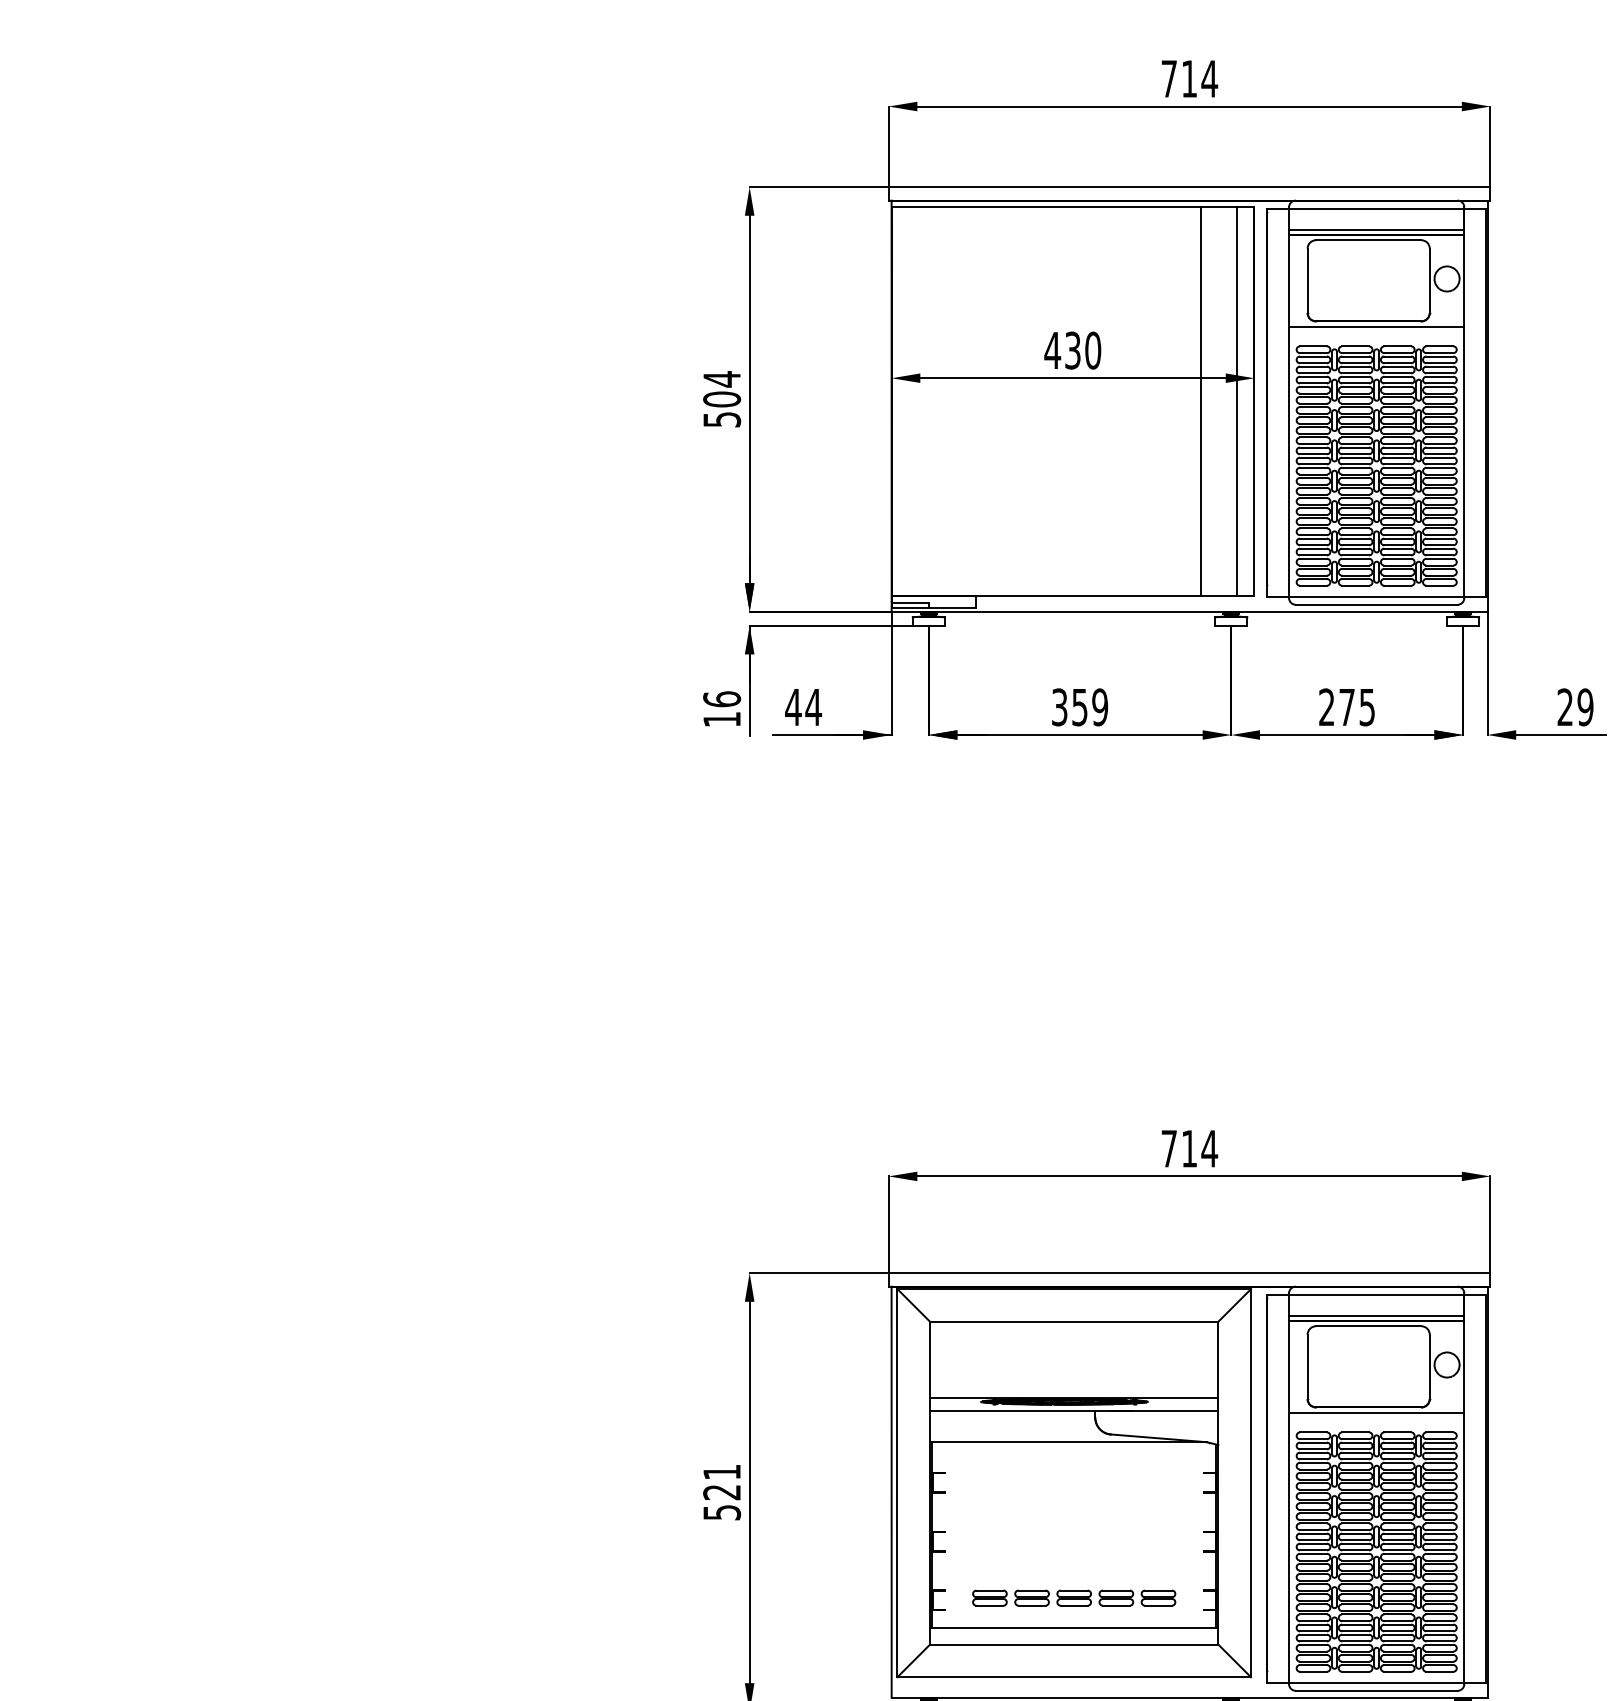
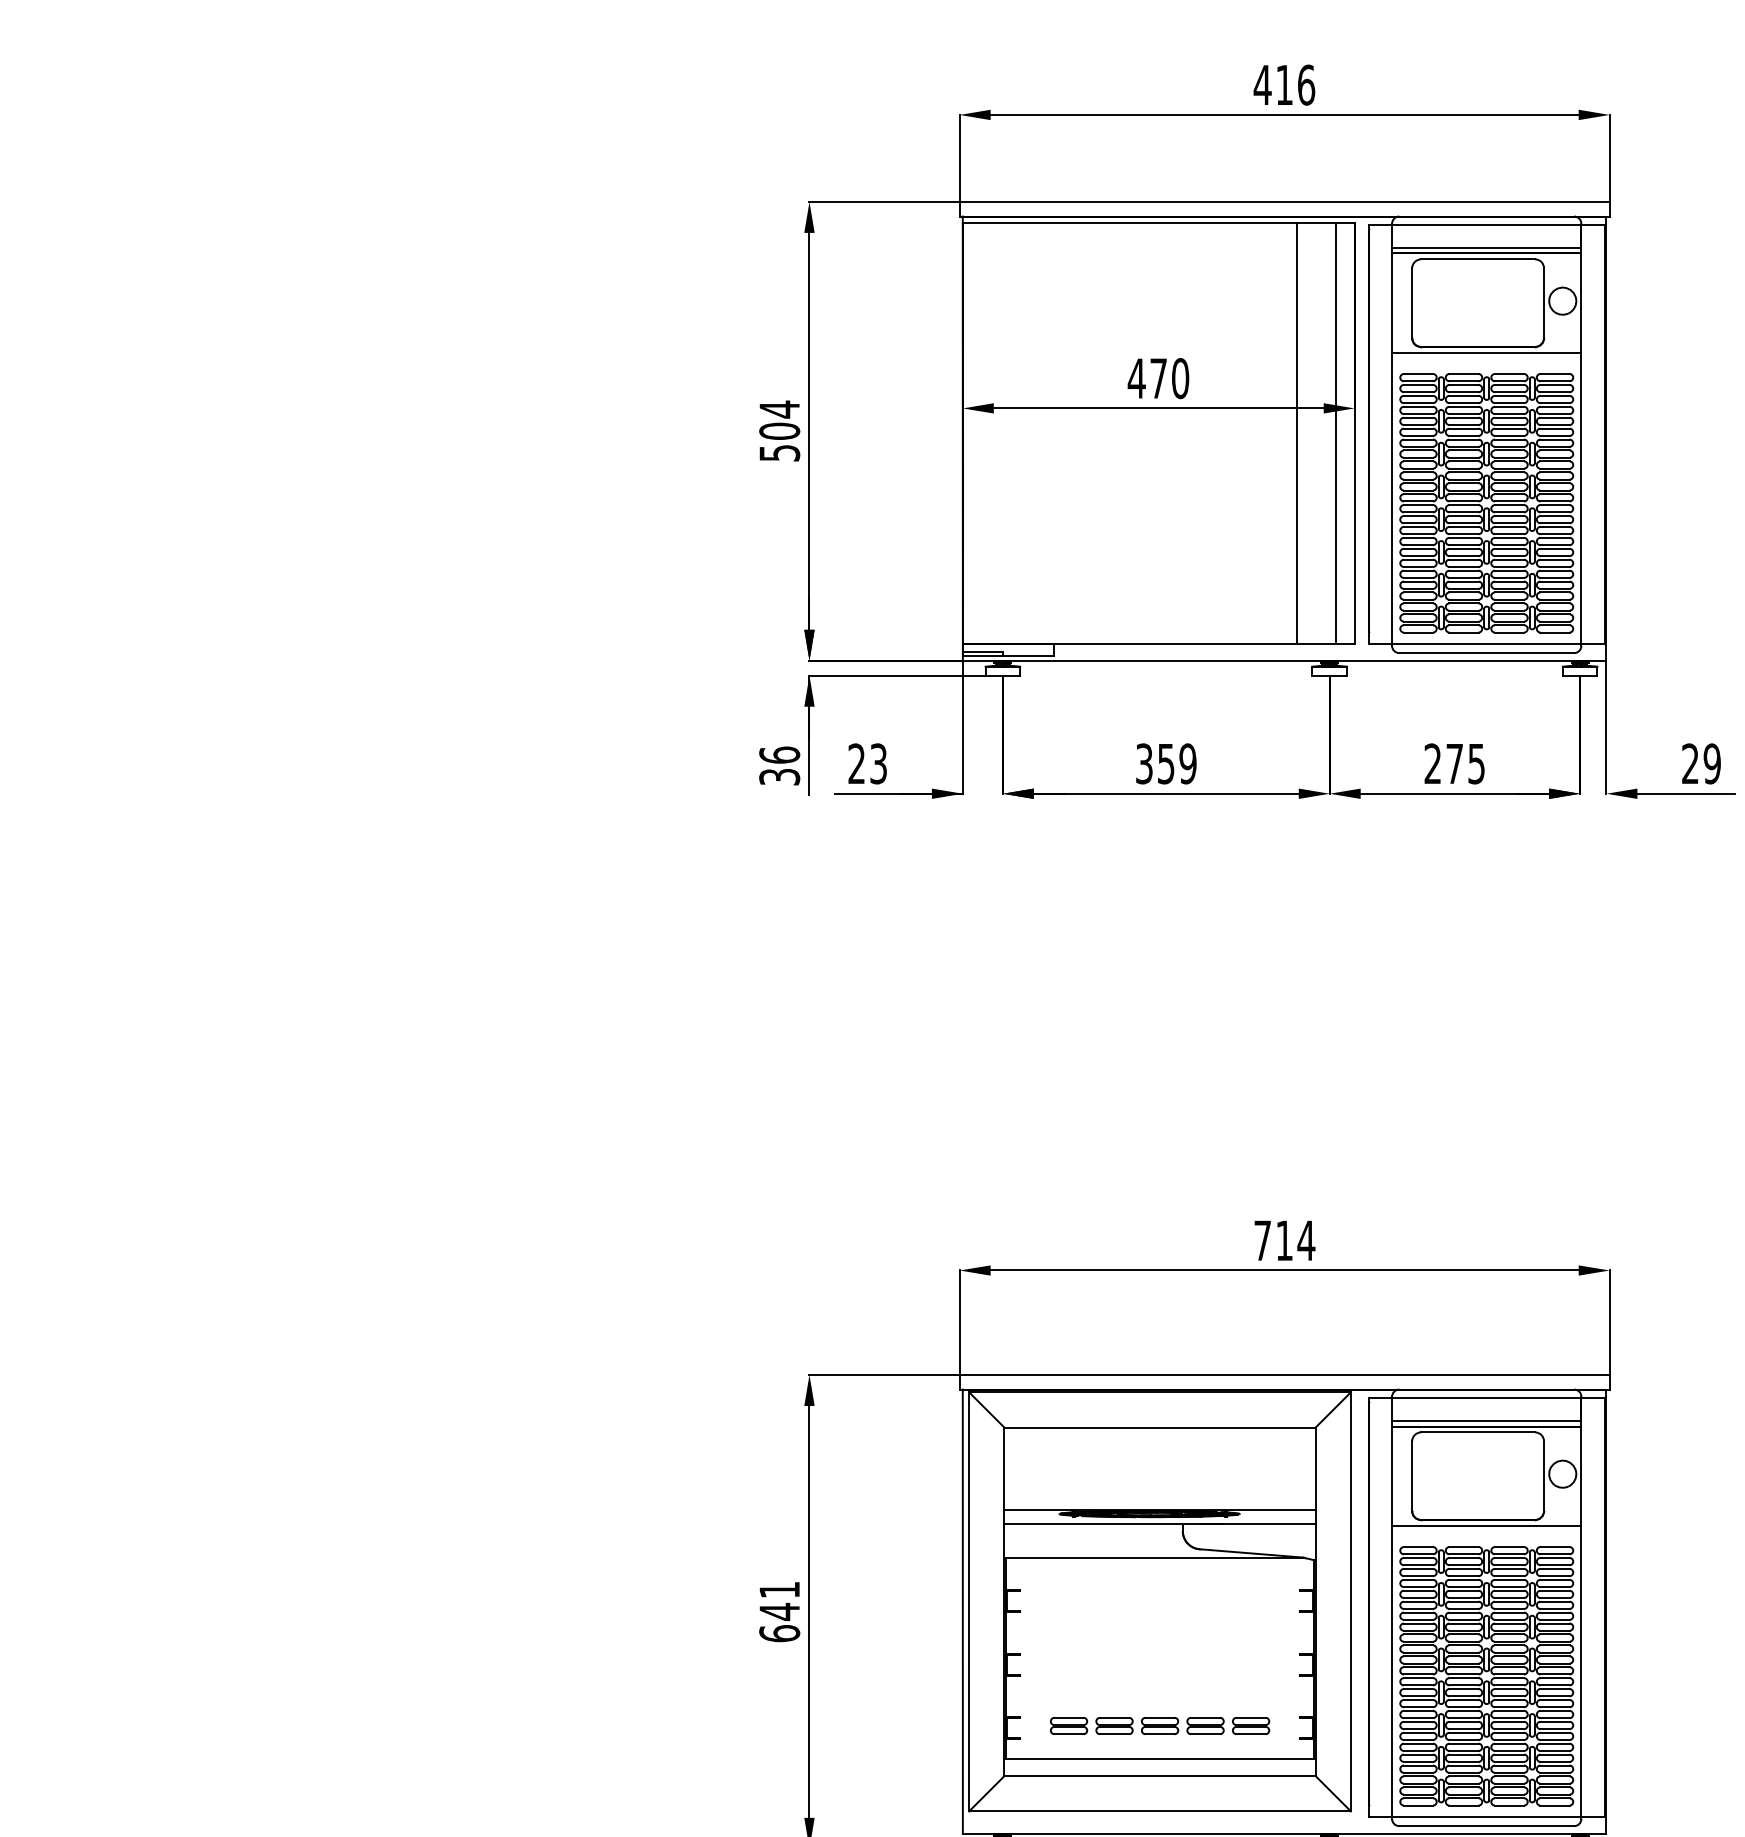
text: (1189, 78) -> (1284, 84), 714 -> 416
text: (1072, 350) -> (1158, 378), 430 -> 470
text: (803, 707) -> (867, 764), 44 -> 23
text: (722, 719) -> (780, 777), 16 -> 36
text: (722, 1502) -> (780, 1622), 521 -> 641

